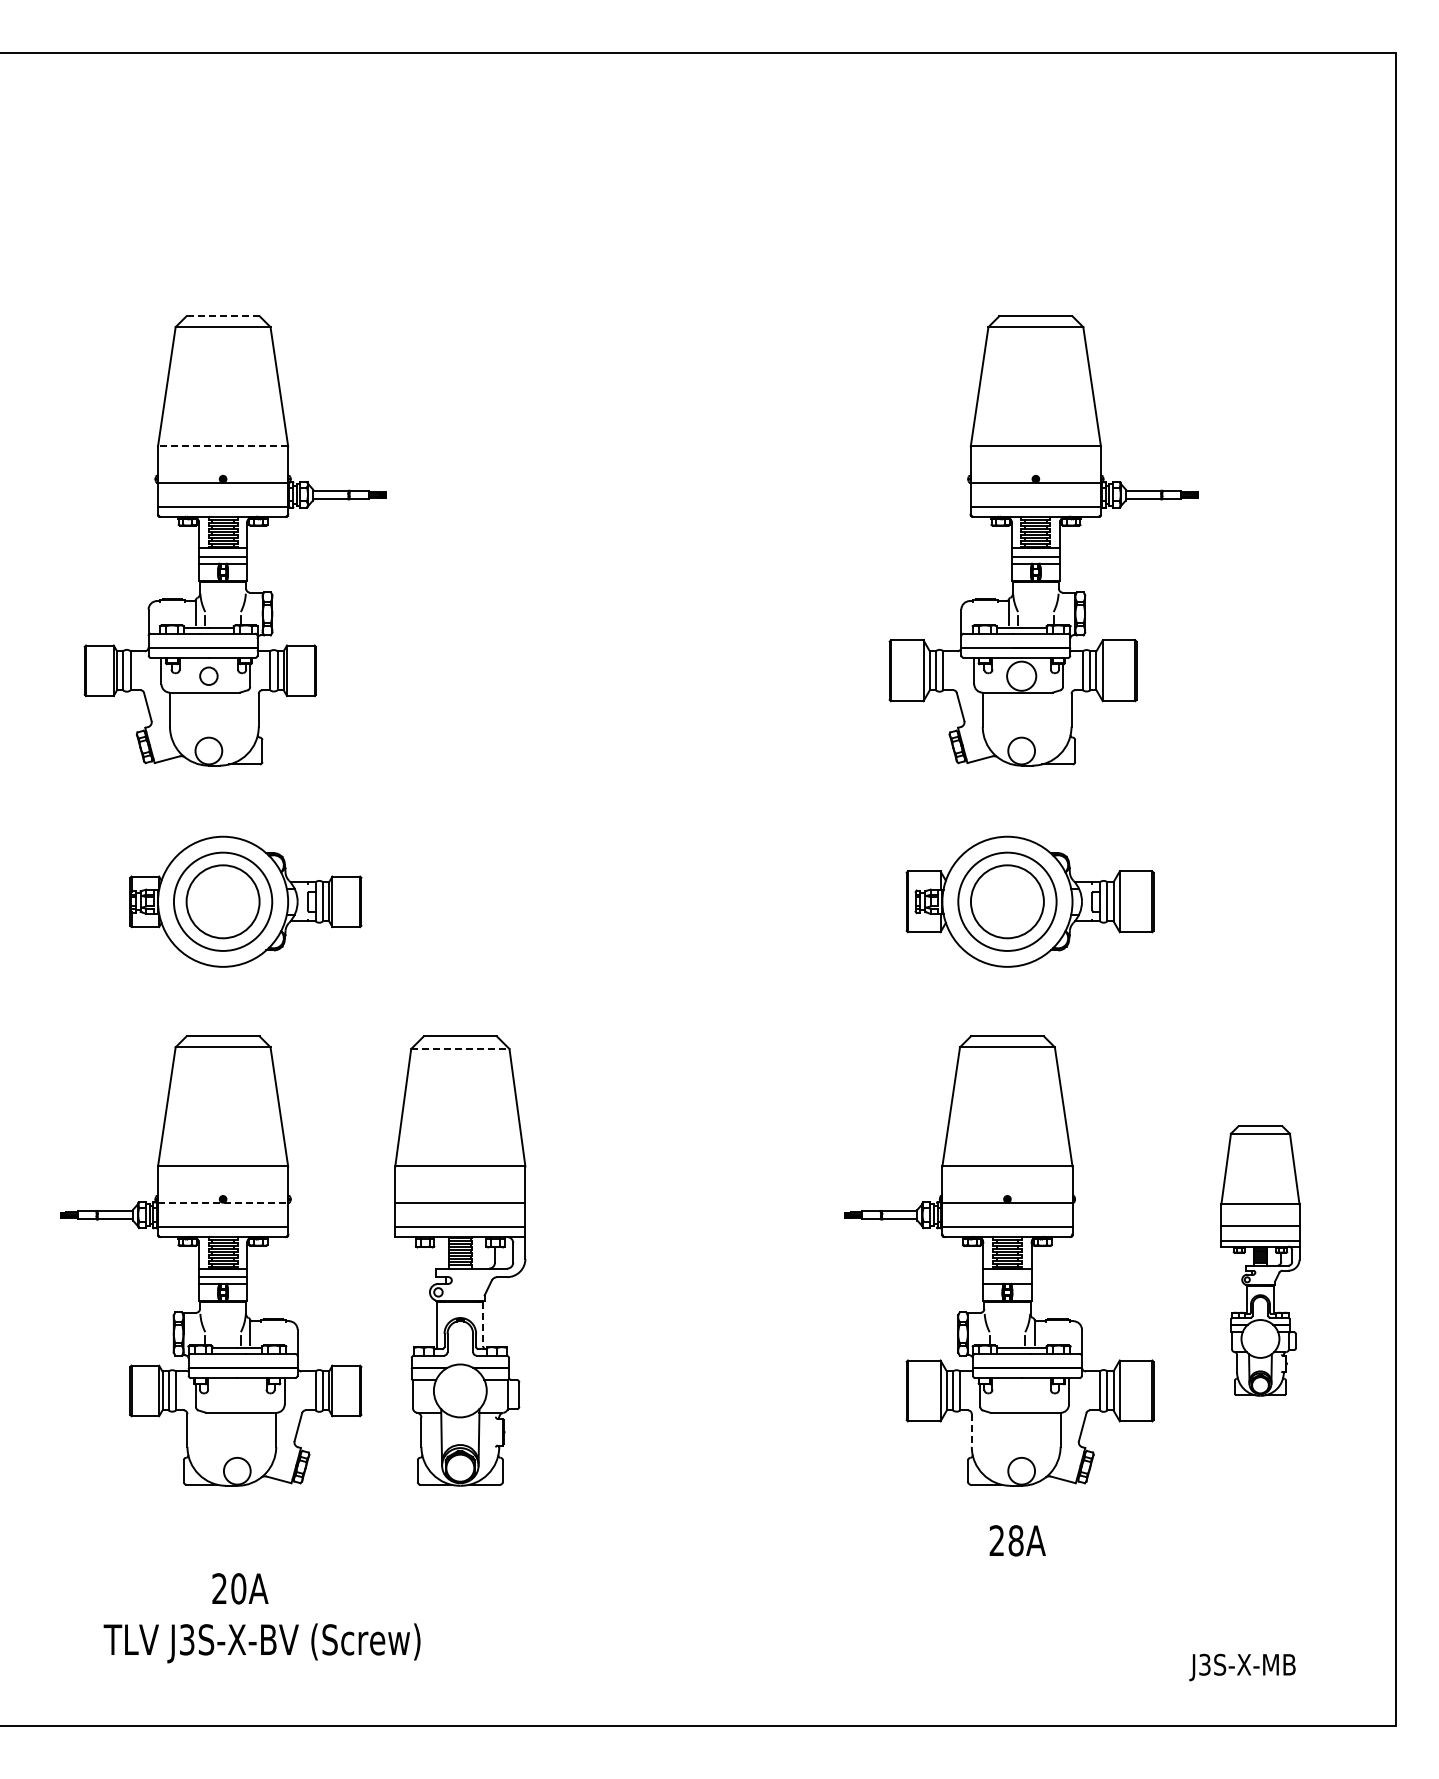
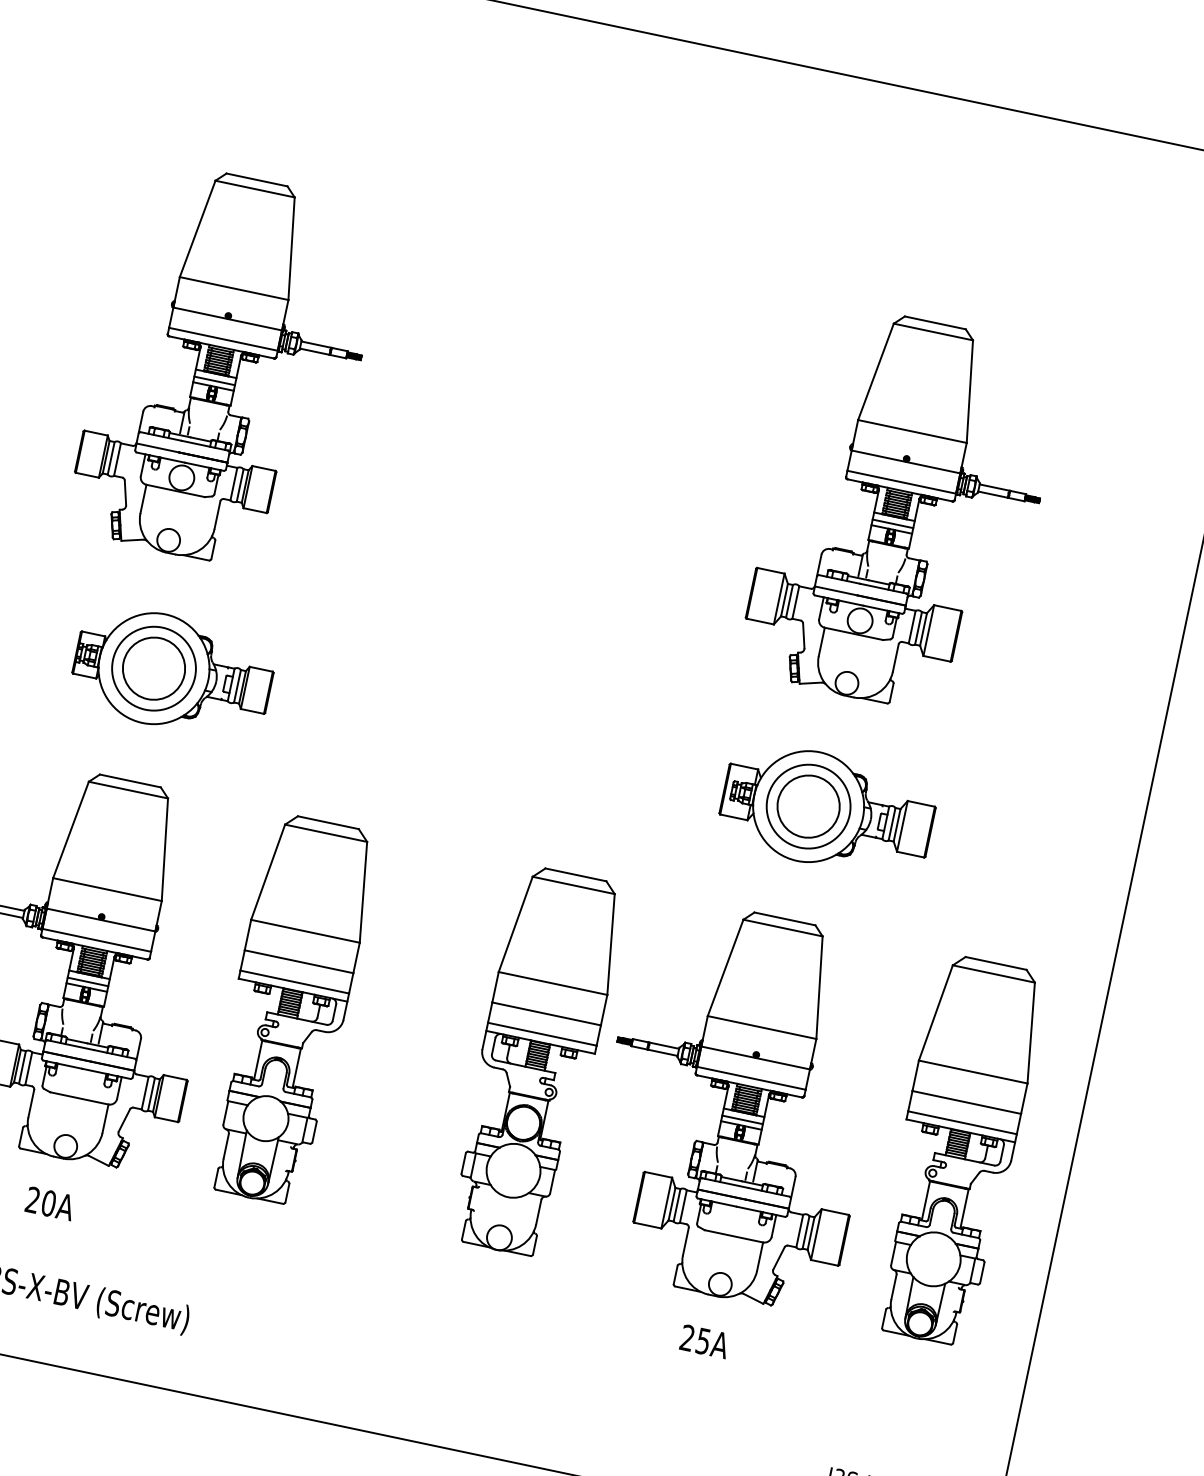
line: (222, 316) -> (256, 180), dashed -> solid
line: (222, 446) -> (233, 288), dashed -> solid
circle: (208, 675) -> (181, 477), size x1.67
line: (460, 1049) -> (326, 833), dashed -> solid
line: (223, 1202) -> (101, 919), dashed -> solid
part: (756, 1260) -> (536, 1061), added
part: (1260, 1260) -> (956, 1150), size x1.67
line: (1007, 1277) -> (742, 1120), added
line: (483, 1325) -> (296, 1068), dashed -> solid
line: (971, 1430) -> (685, 1241), dashed -> solid
text: (1015, 1540) -> (703, 1341), 28A -> 25A
text: (240, 1588) -> (50, 1203), moved

